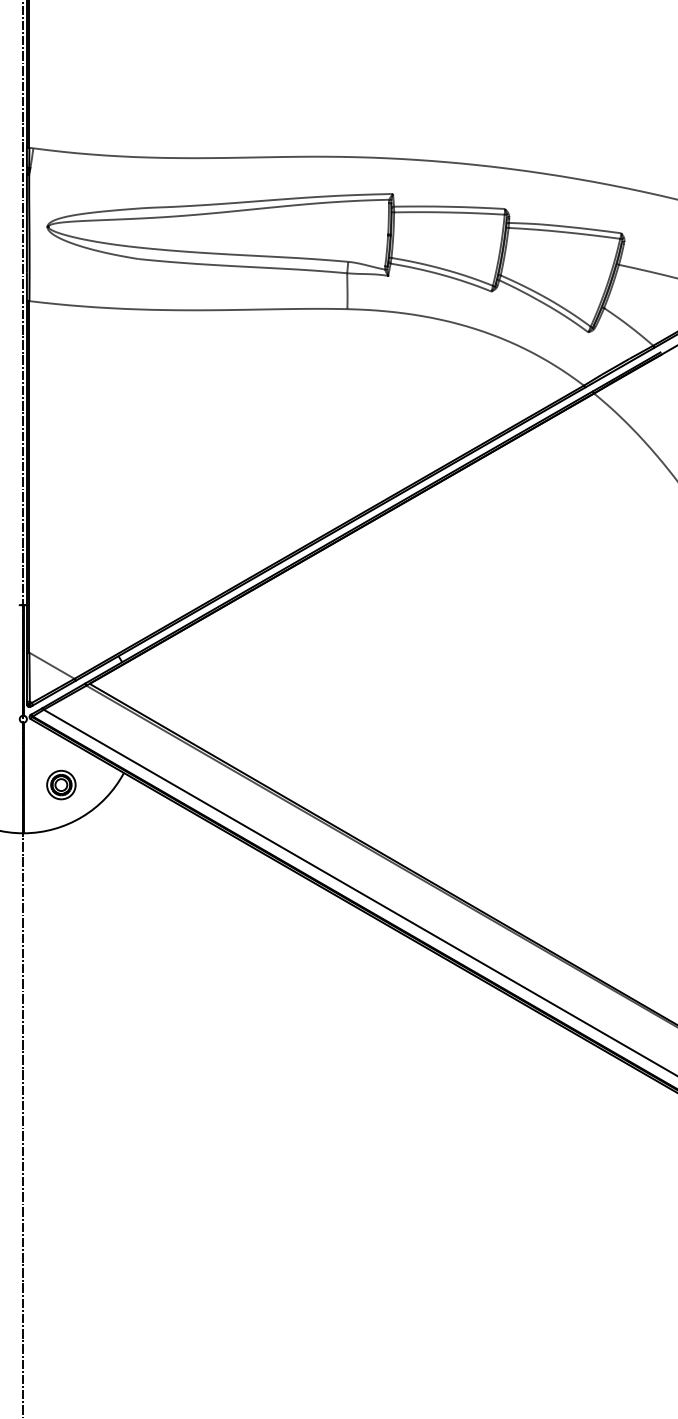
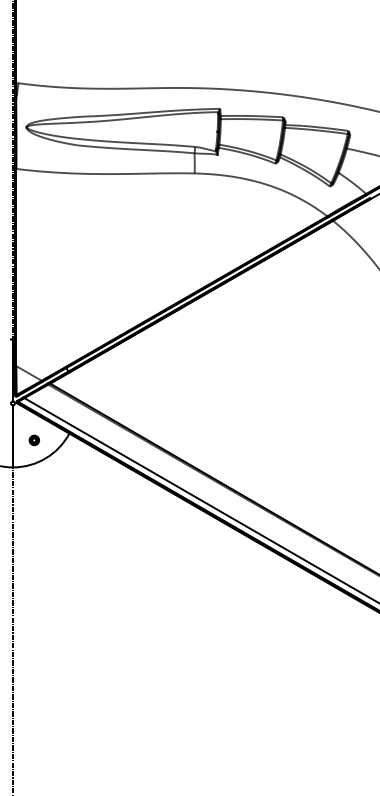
part: (61, 785) -> (34, 440), size x0.6

